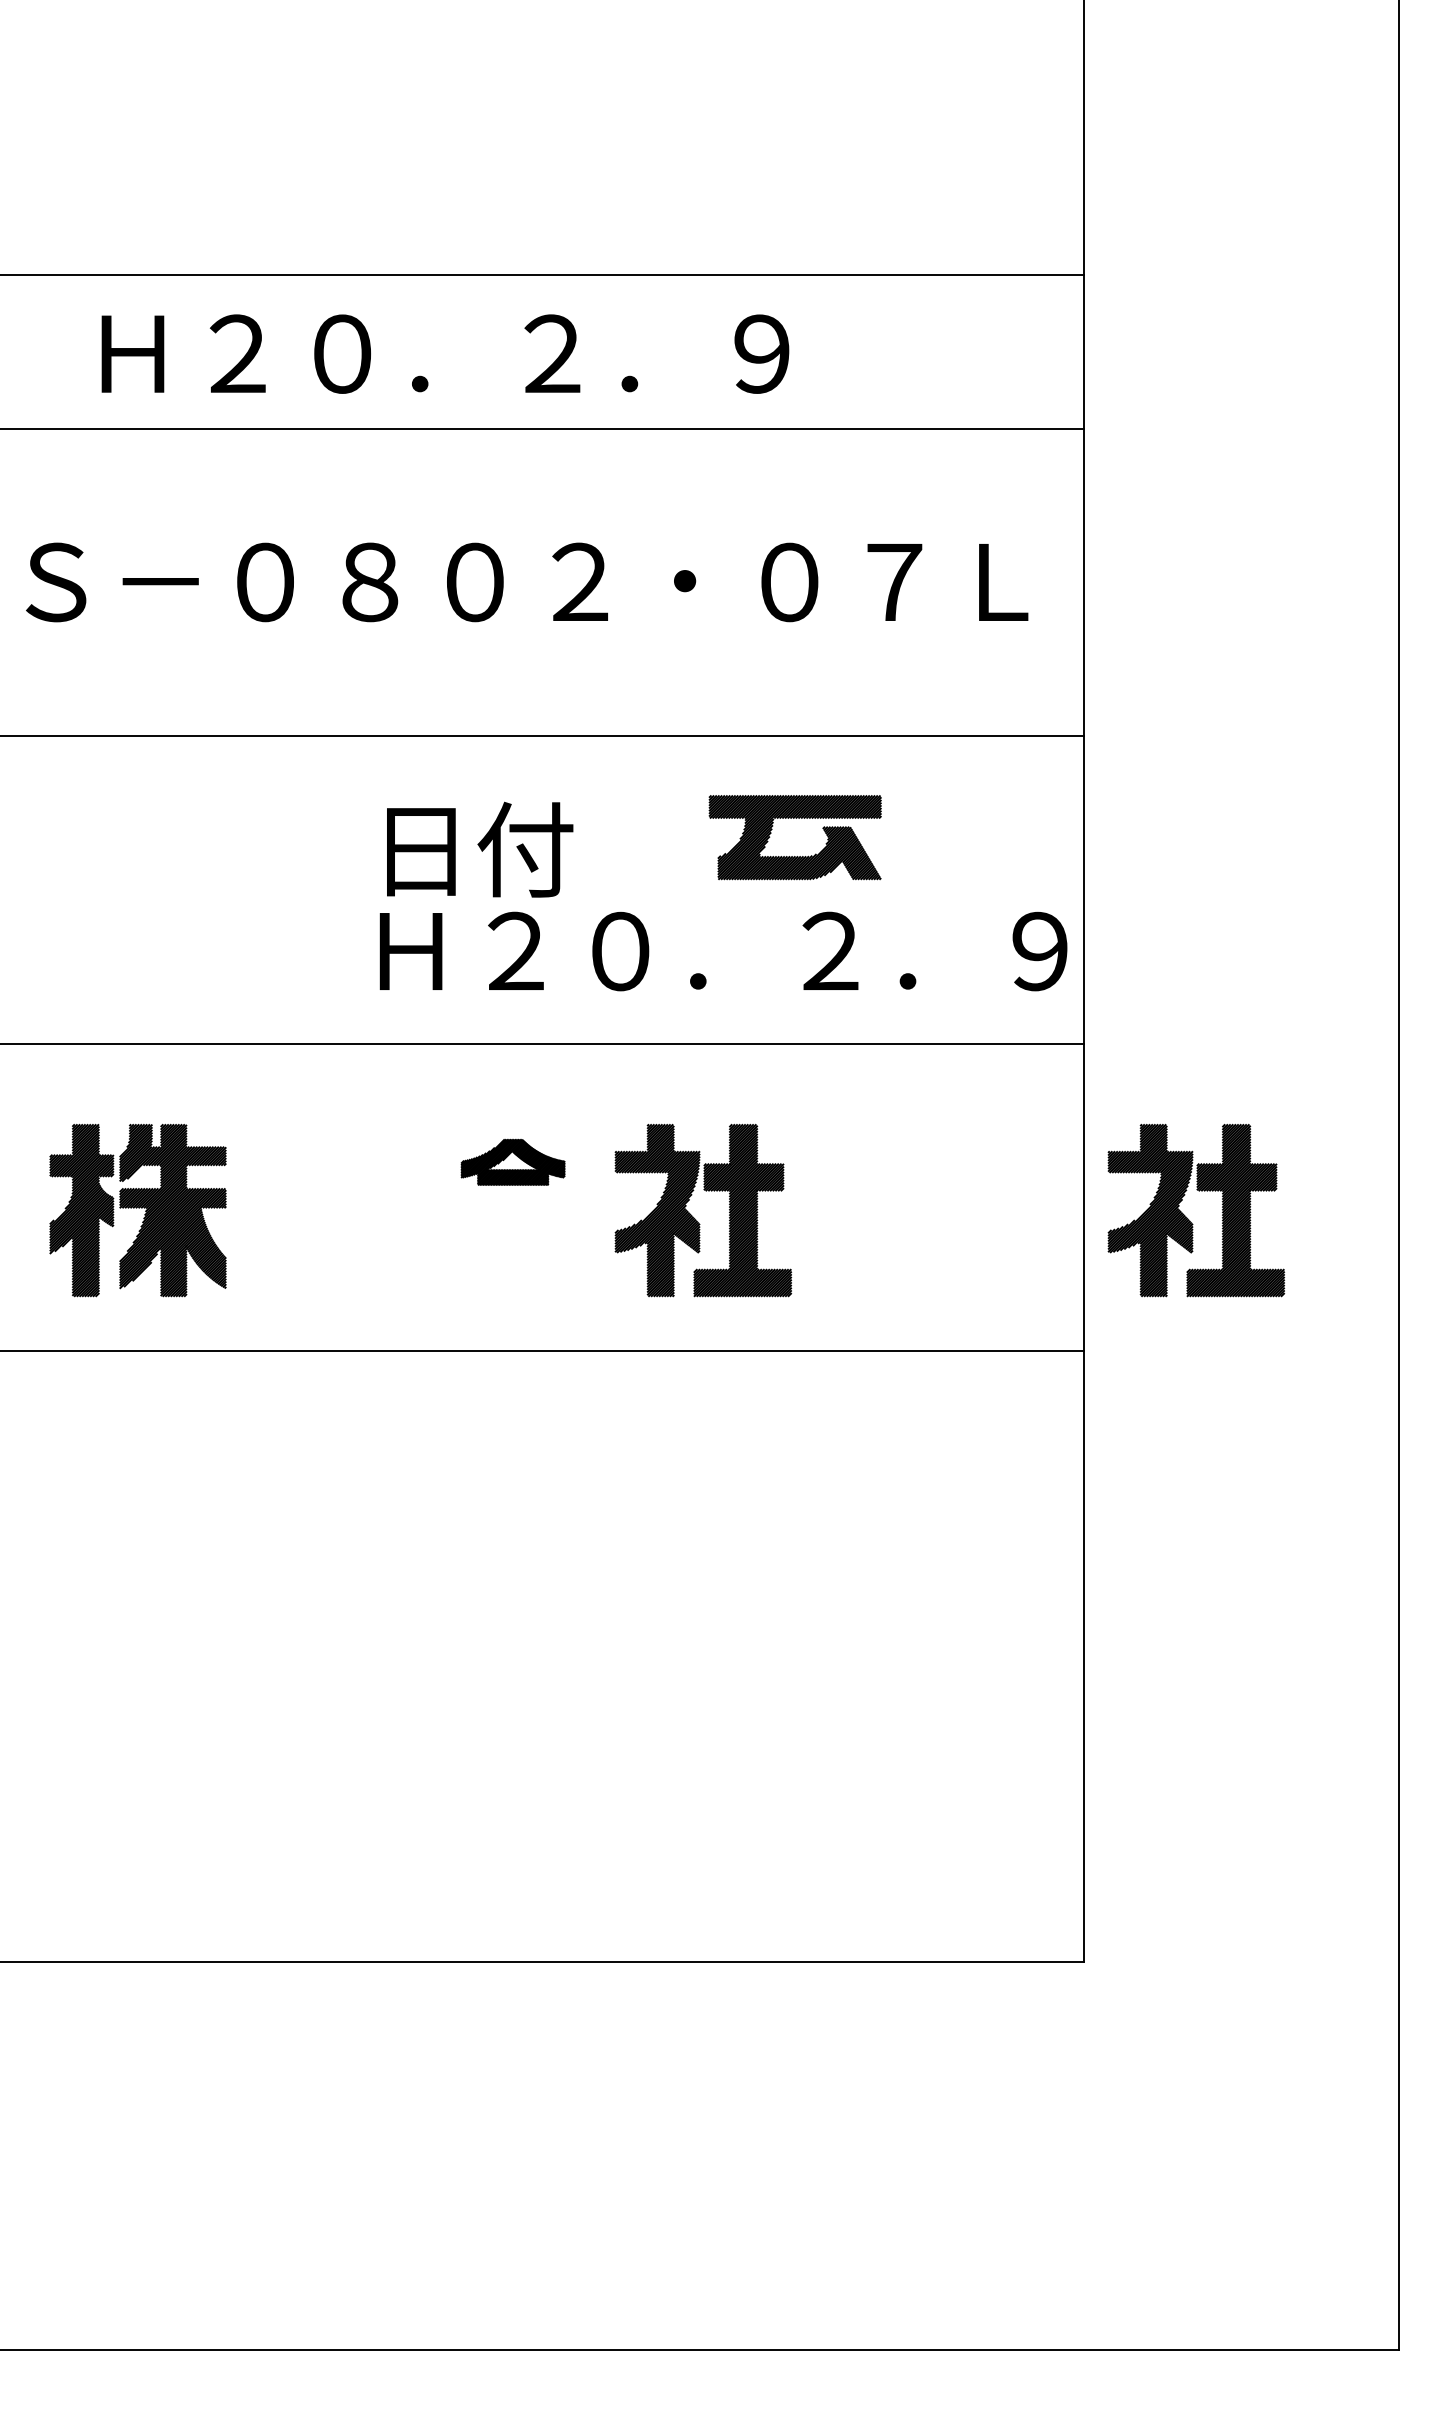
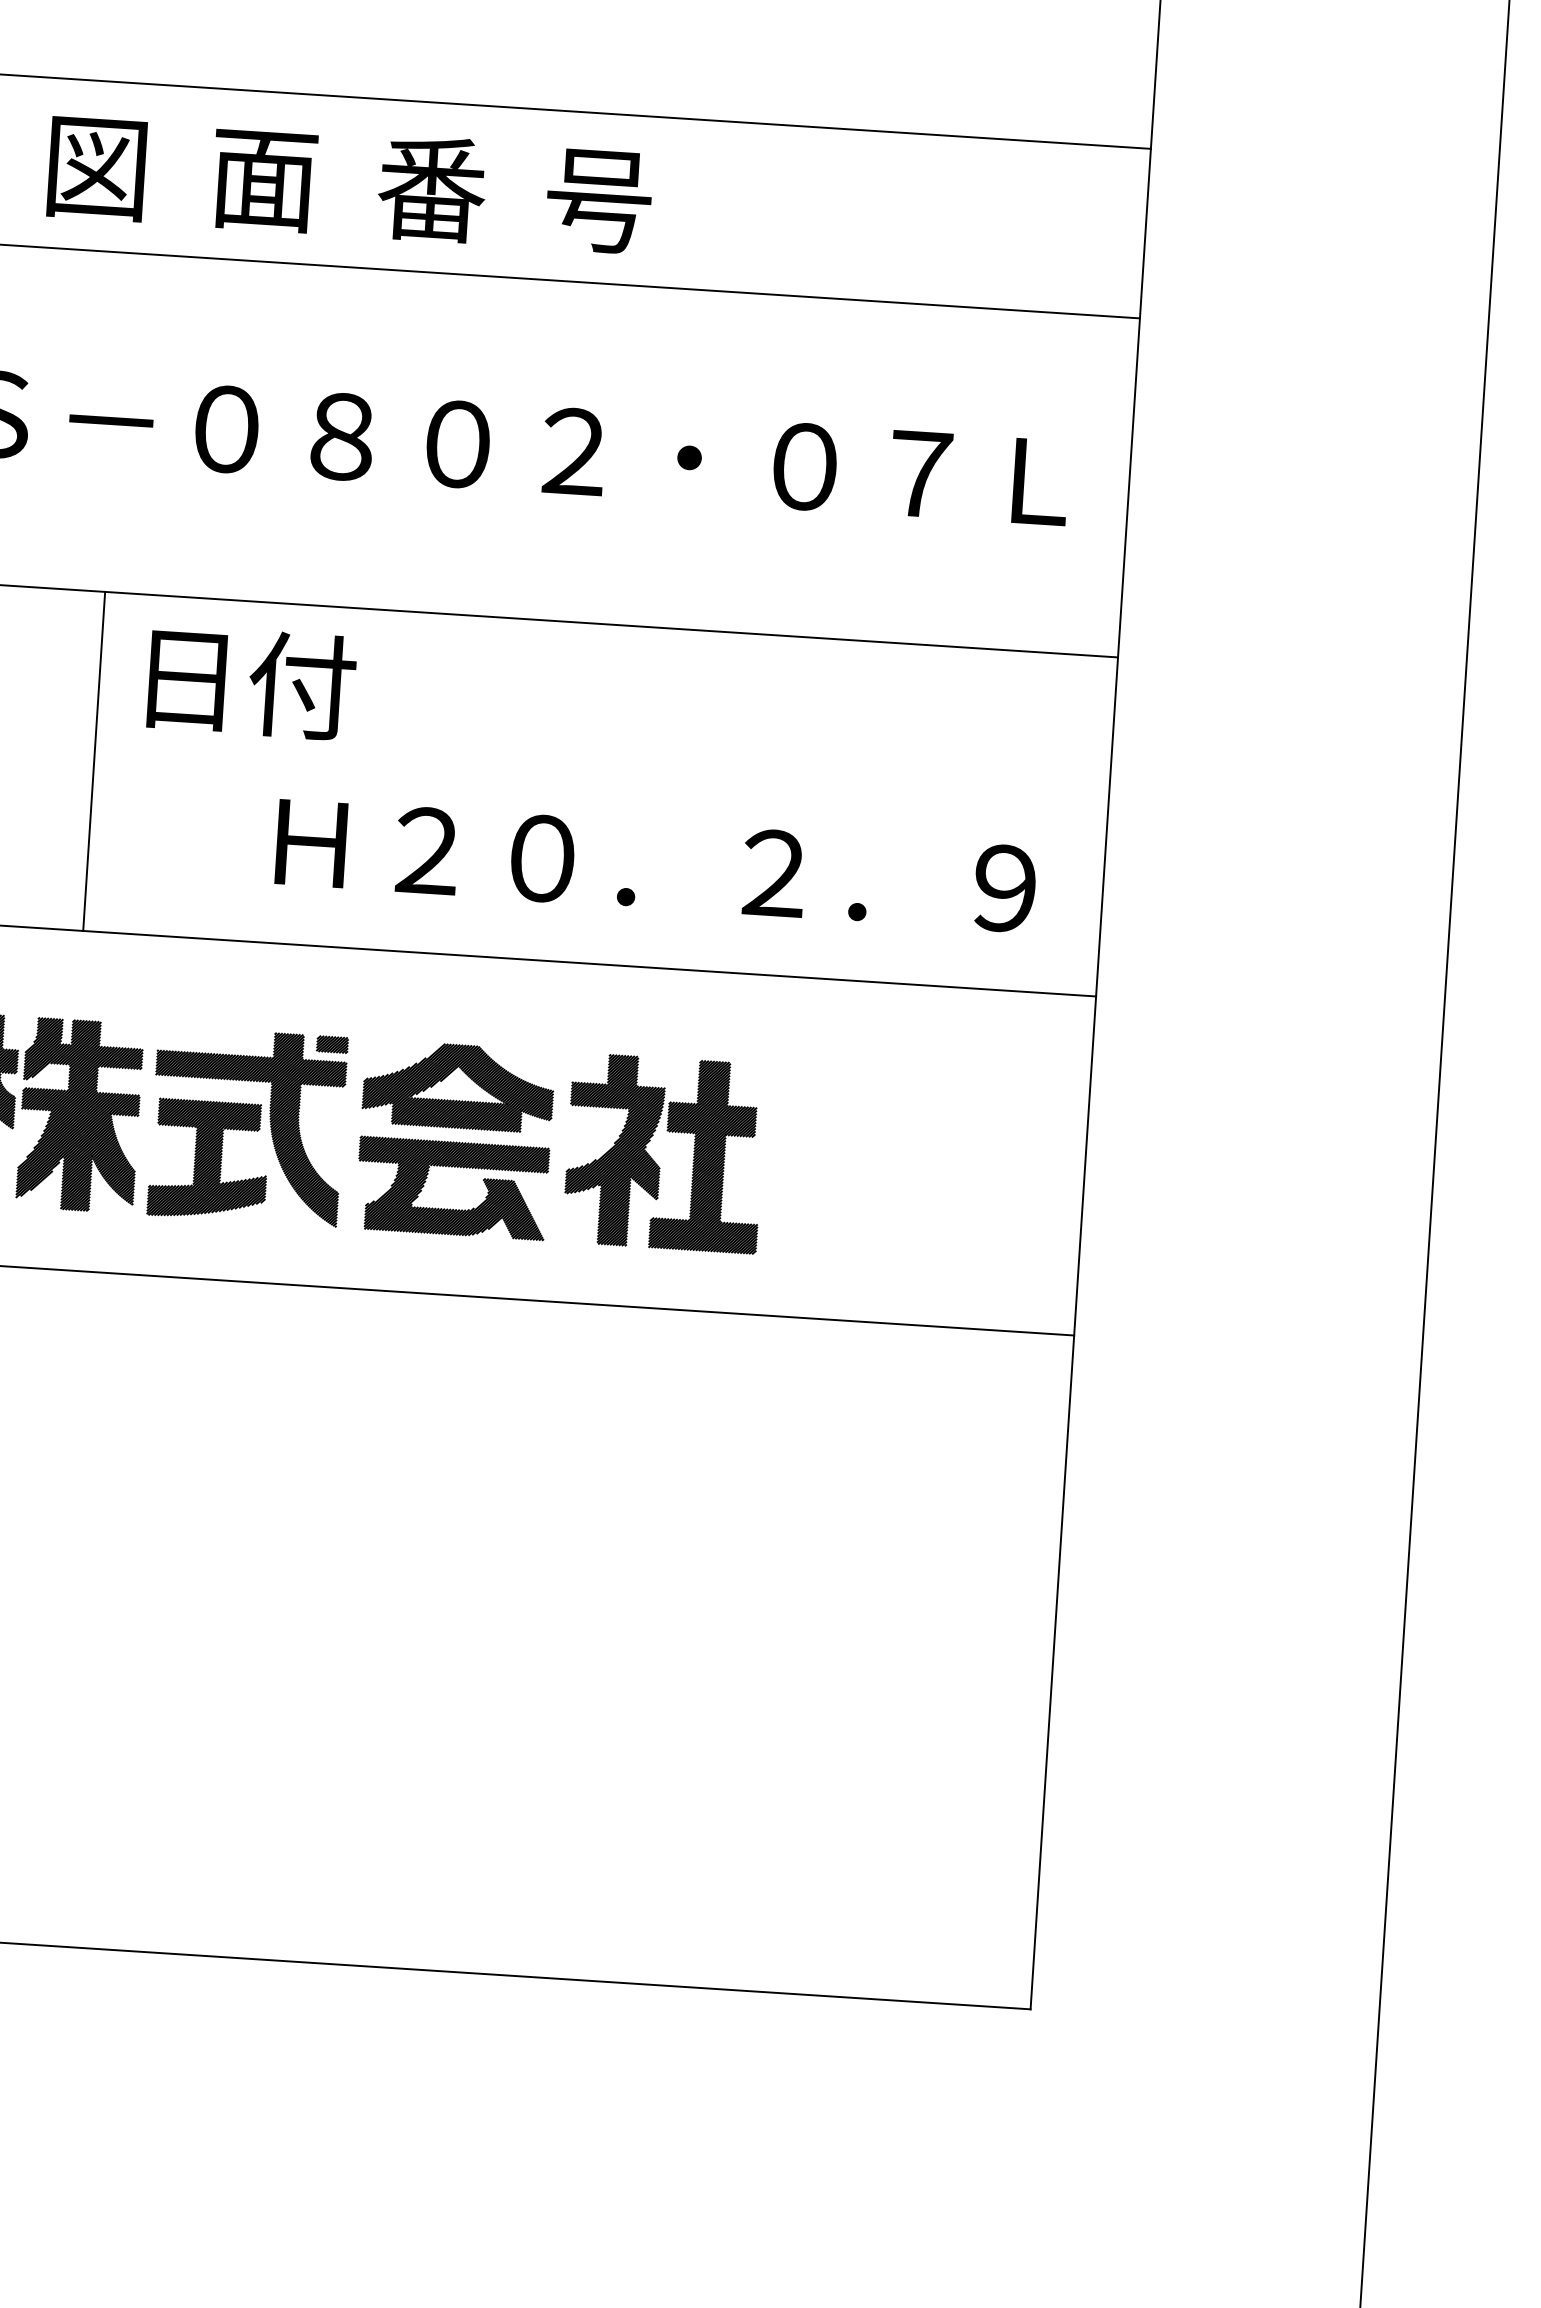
text: (439, 353) -> (435, 189), Ｈ２０．２．９ -> 図  面  番  号
part: (794, 818) -> (452, 1167), moved
text: (480, 849) -> (252, 682), moved
line: (165, 889) -> (94, 760), added
text: (723, 951) -> (655, 865), moved
part: (512, 1162) -> (457, 1086), size x1.67
part: (324, 1210) -> (247, 1126), added
part: (1188, 1218) -> (1199, 1196), removed

